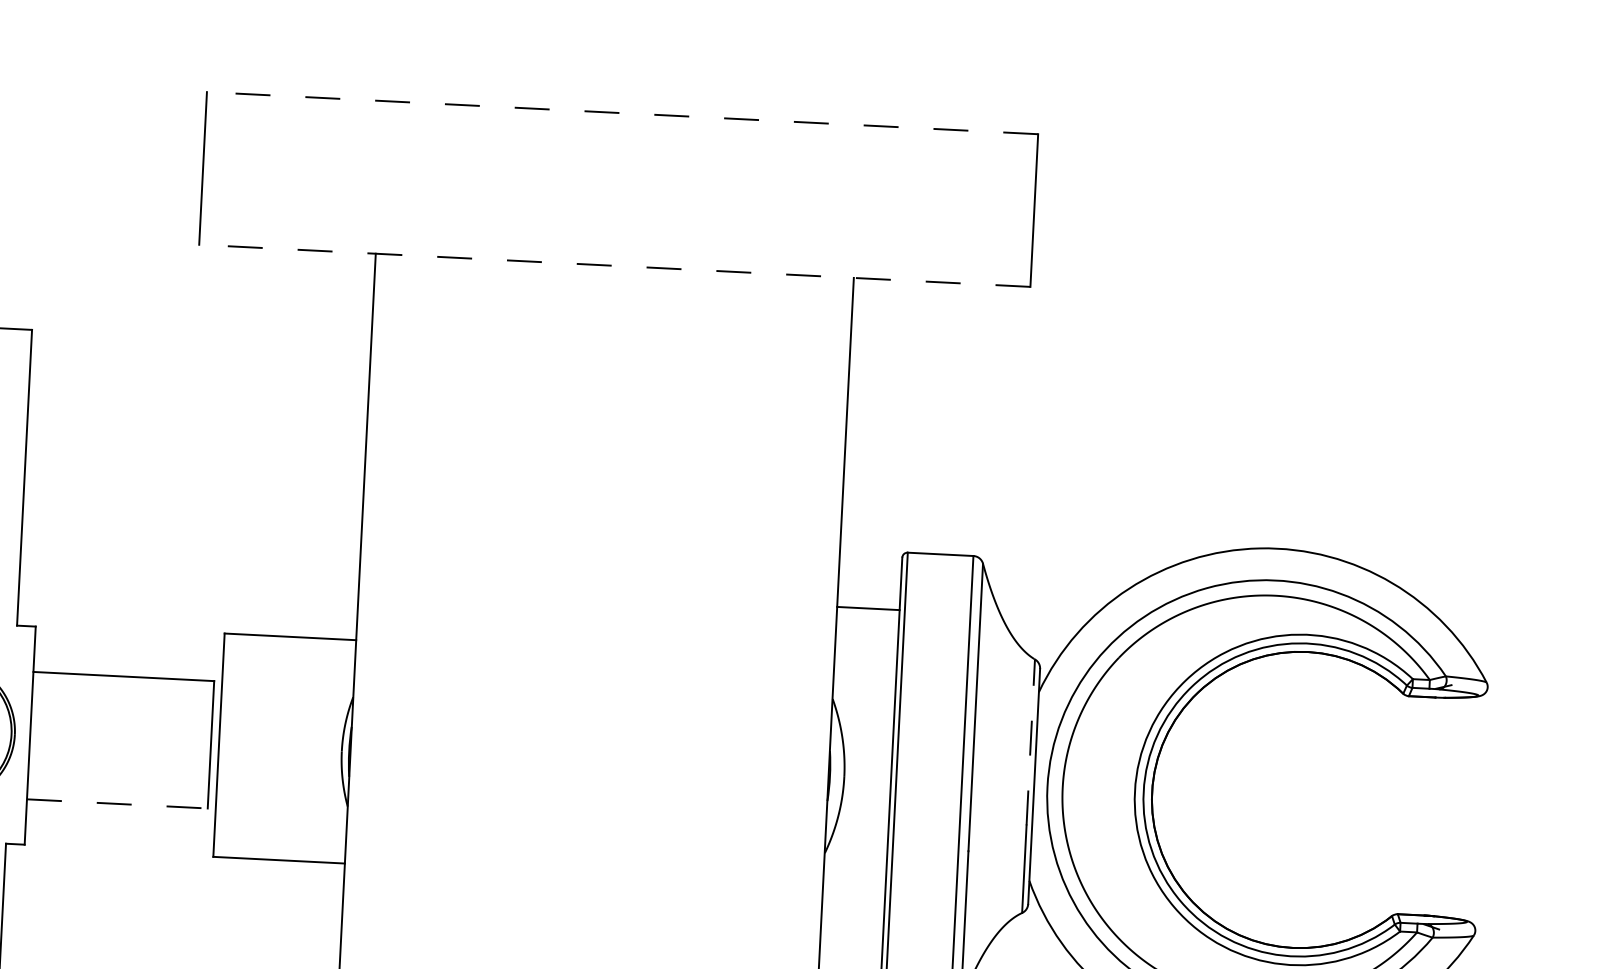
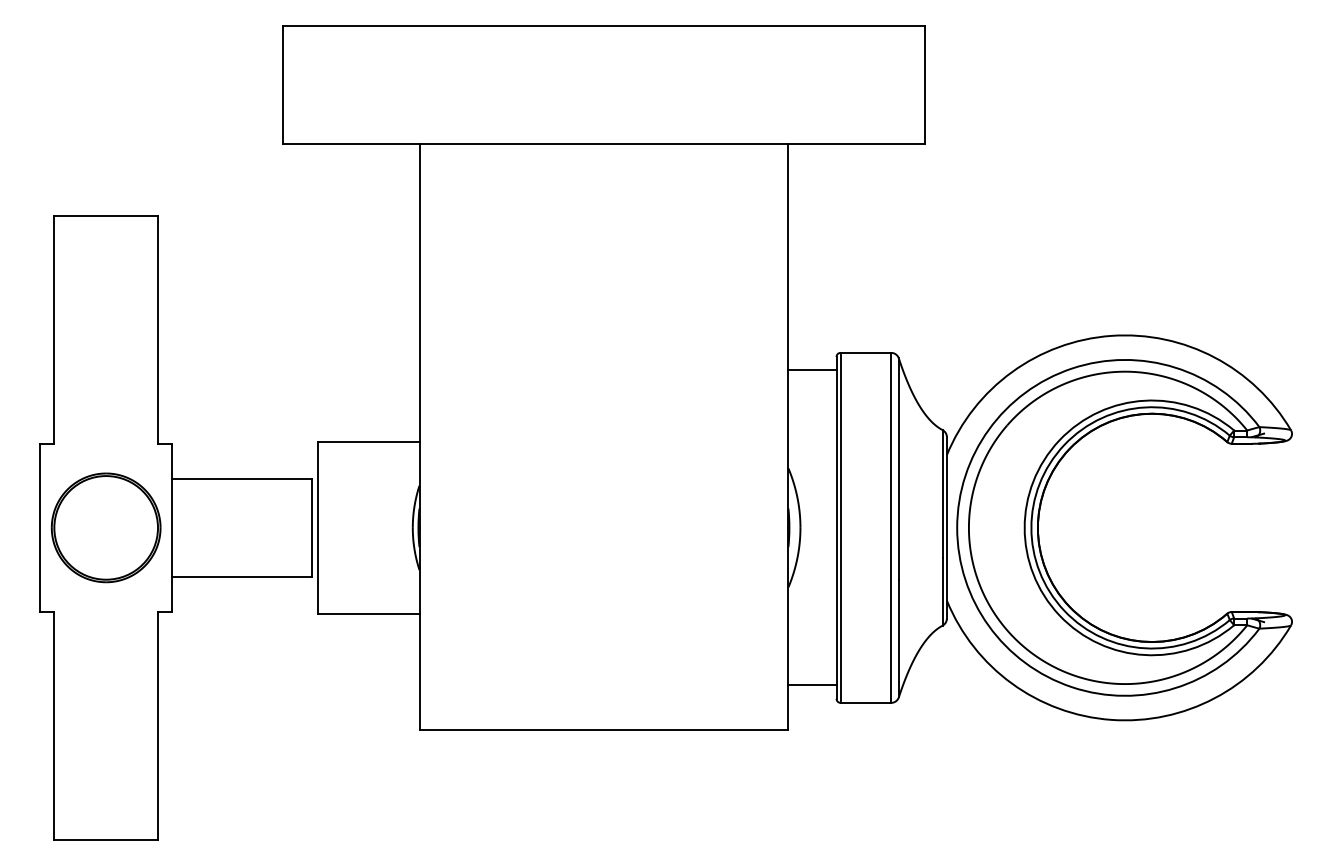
line: (622, 112) -> (603, 25), dashed -> solid
line: (614, 265) -> (603, 143), dashed -> solid
line: (868, 608) -> (812, 370), moved
line: (1030, 741) -> (942, 493), dashed -> solid
line: (117, 804) -> (242, 577), dashed -> solid

